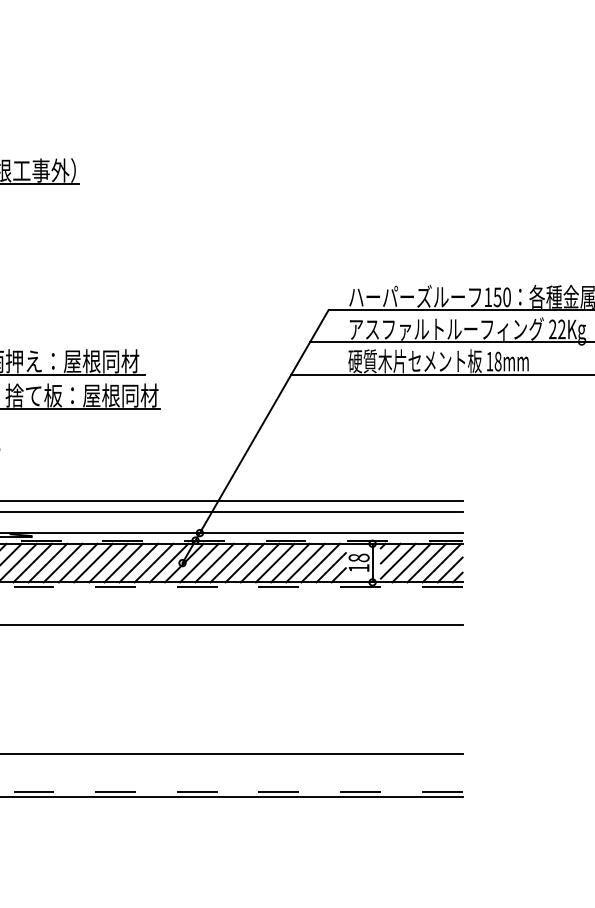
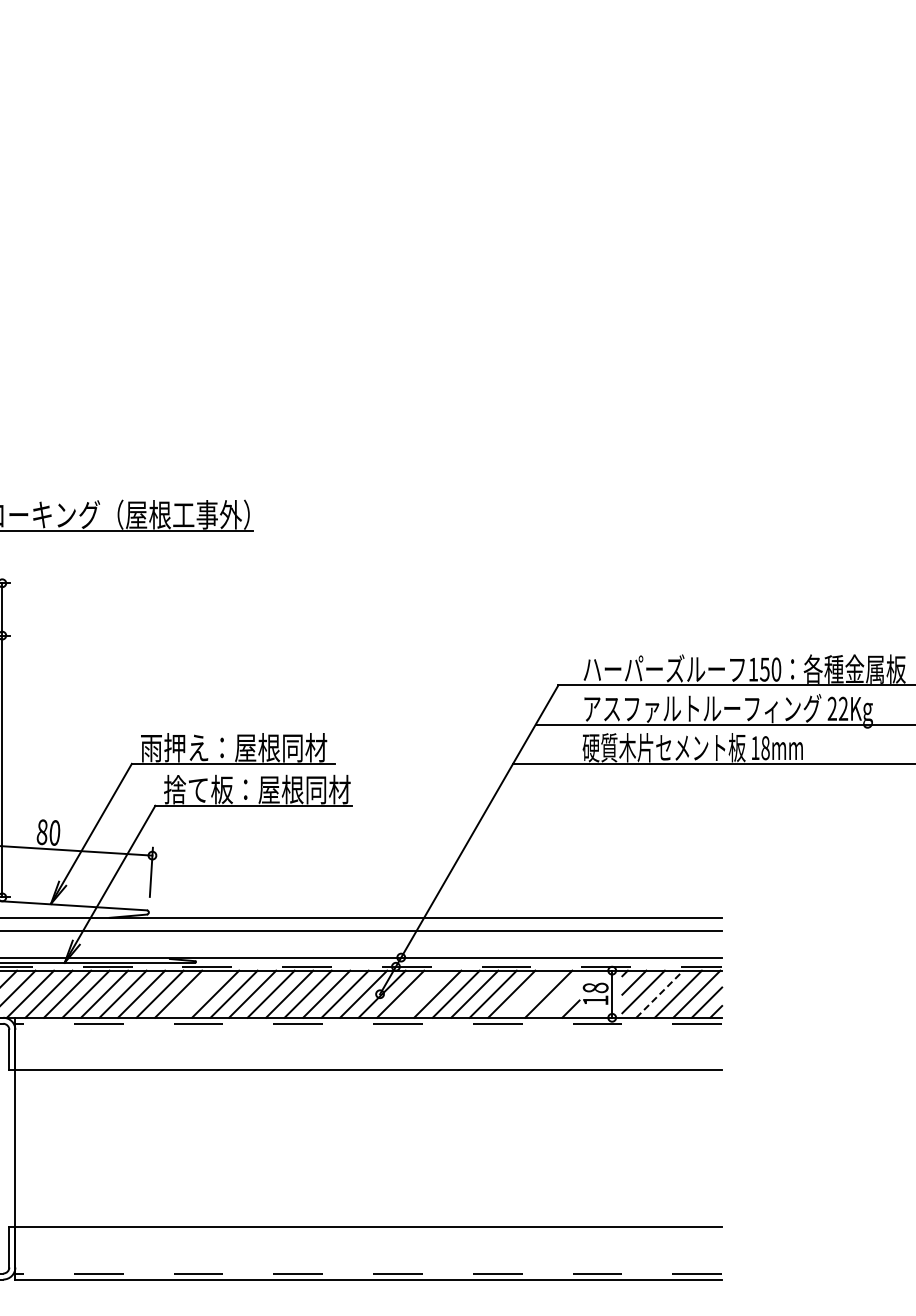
line: (32, 562) -> (196, 993), removed
line: (214, 562) -> (418, 993), removed
line: (304, 562) -> (529, 993), removed
line: (412, 562) -> (660, 993), solid -> dashed
line: (331, 567) -> (561, 999), removed

